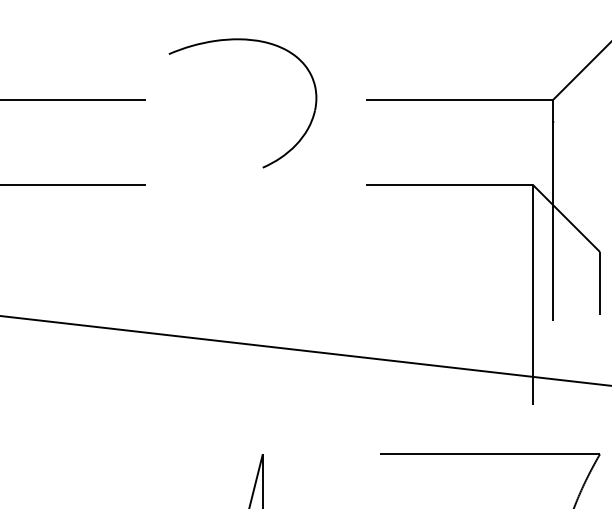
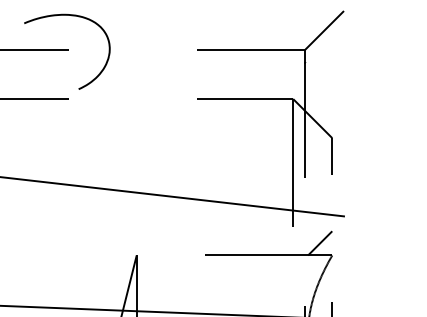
part: (250, 42) -> (71, 16), moved
line: (579, 433) -> (320, 243), added

